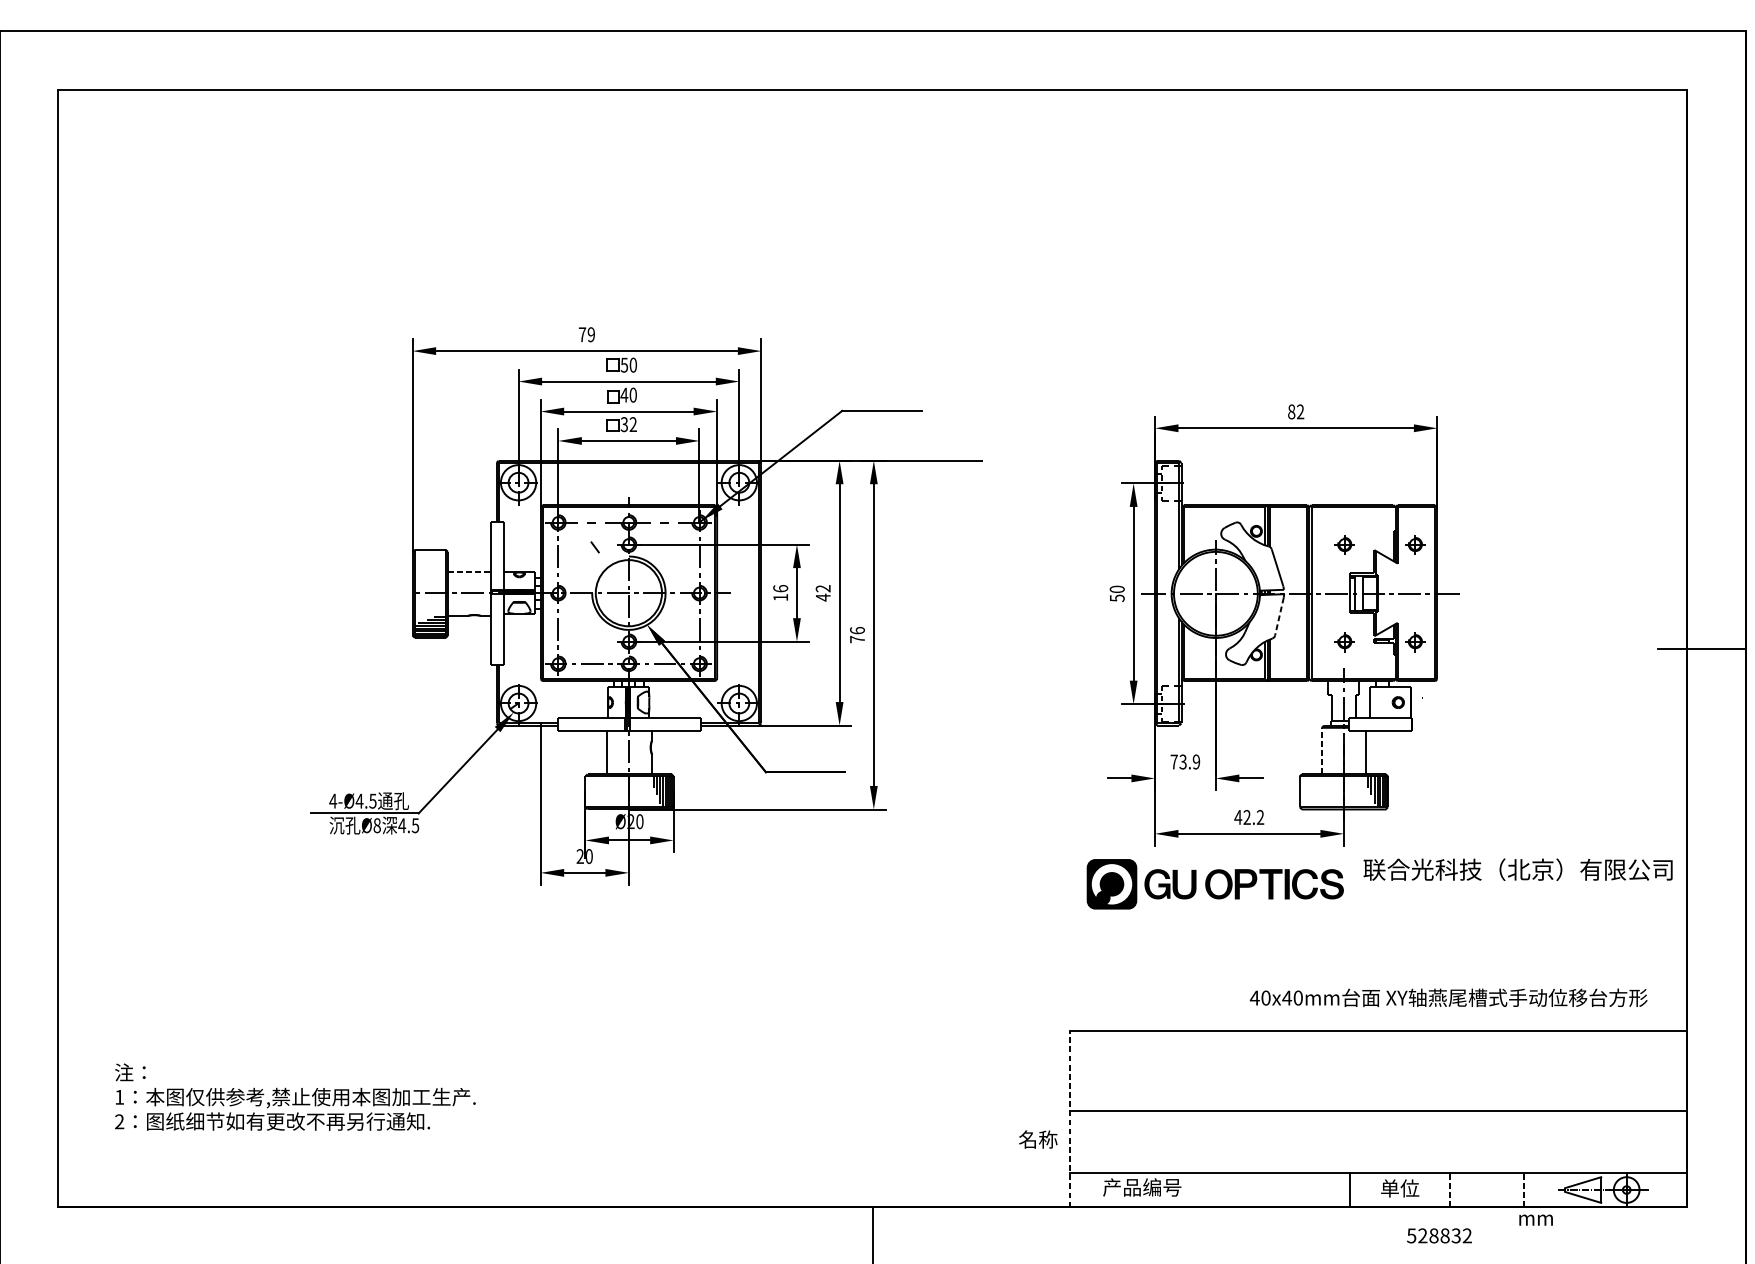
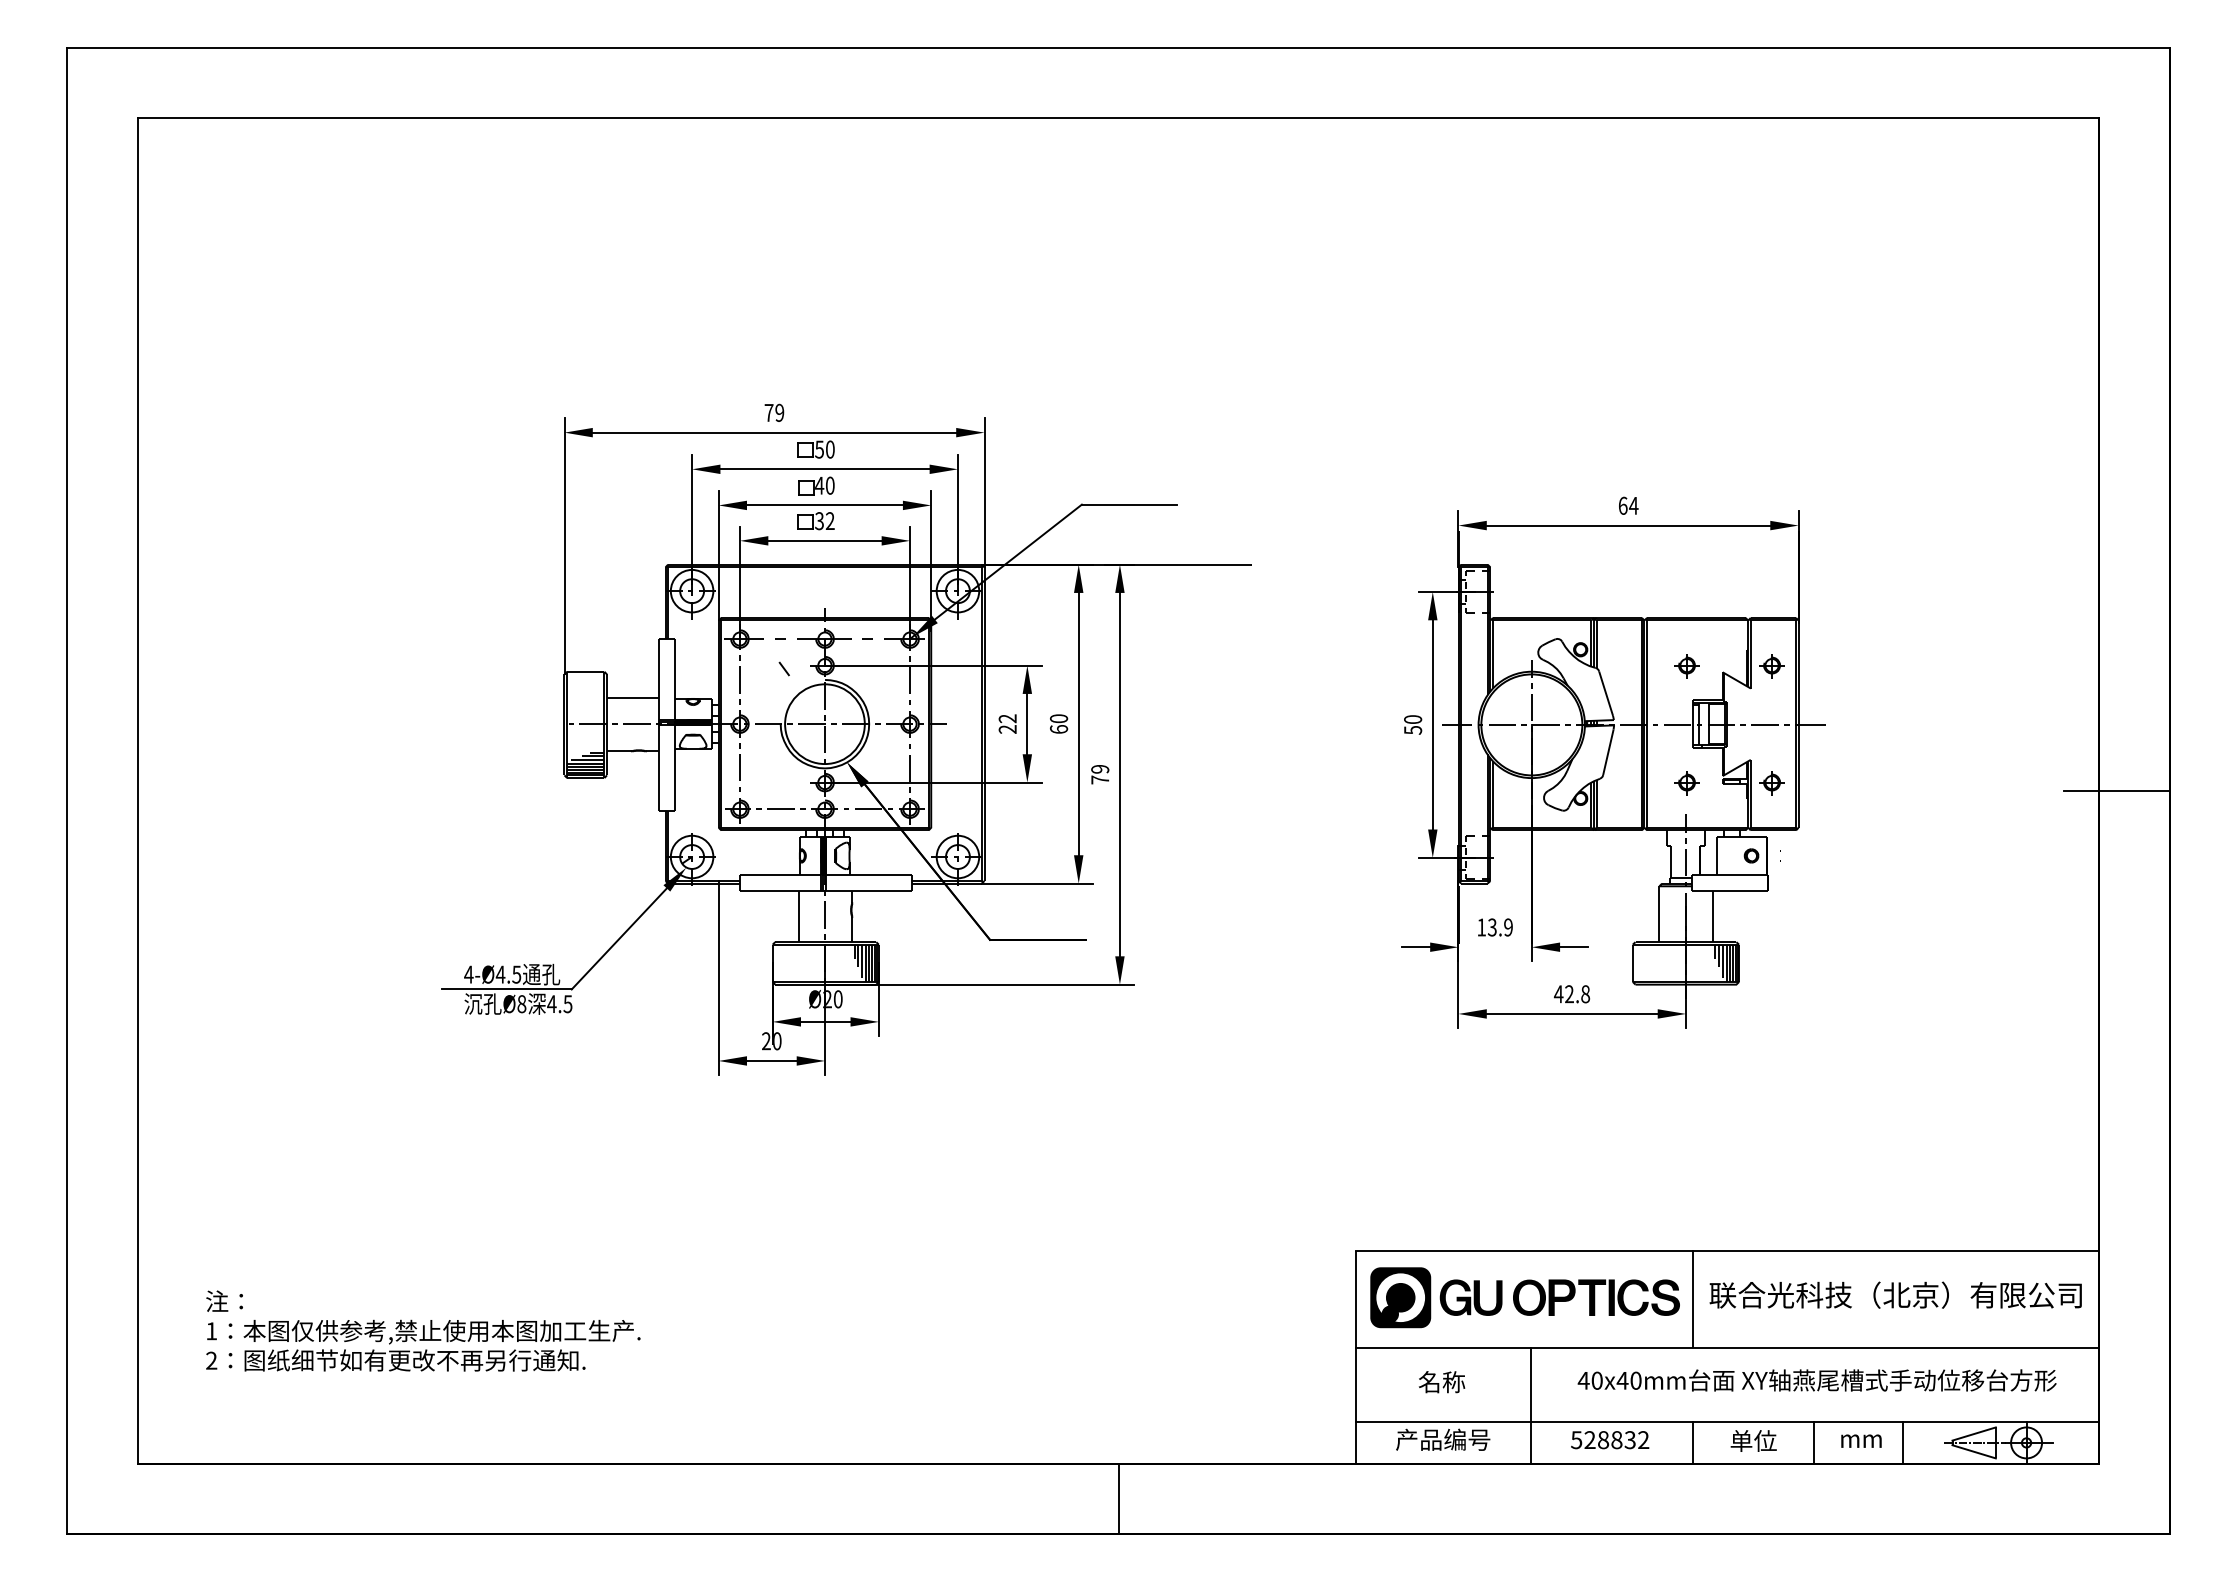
text: (1296, 411) -> (1628, 505), 82 -> 64
line: (469, 571) -> (632, 698), dashed -> solid
text: (780, 592) -> (1007, 723), 16 -> 22
text: (822, 593) -> (1058, 724), 42 -> 60
line: (1279, 616) -> (1608, 752), dashed -> solid
text: (857, 630) -> (1100, 768), 76 -> 79
line: (1321, 751) -> (1659, 914), dashed -> solid
text: (1174, 762) -> (1481, 927), 73.9 -> 13.9
text: (1260, 817) -> (1585, 994), 42.2 -> 42.8
text: (1517, 869) -> (1895, 1294), moved
part: (1214, 884) -> (1524, 1297), moved
text: (1448, 997) -> (1816, 1380), moved
line: (1349, 1070) -> (1692, 1299), added
line: (1069, 1119) -> (1355, 1357), dashed -> solid
text: (1037, 1139) -> (1441, 1382), moved
line: (1214, 1158) -> (1530, 1405), added
line: (1450, 1189) -> (1814, 1442), dashed -> solid
line: (1524, 1189) -> (1903, 1442), dashed -> solid
text: (1536, 1219) -> (1861, 1440), moved
text: (1439, 1236) -> (1610, 1440), moved

